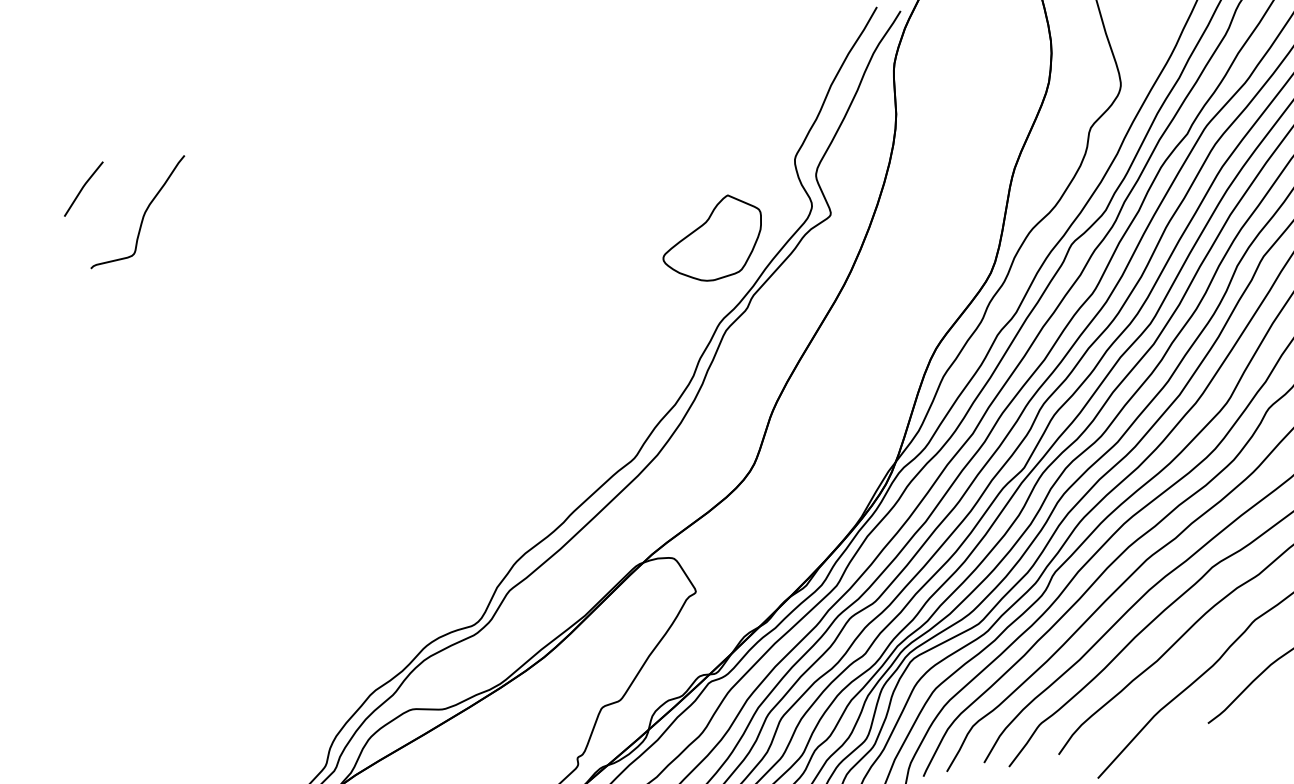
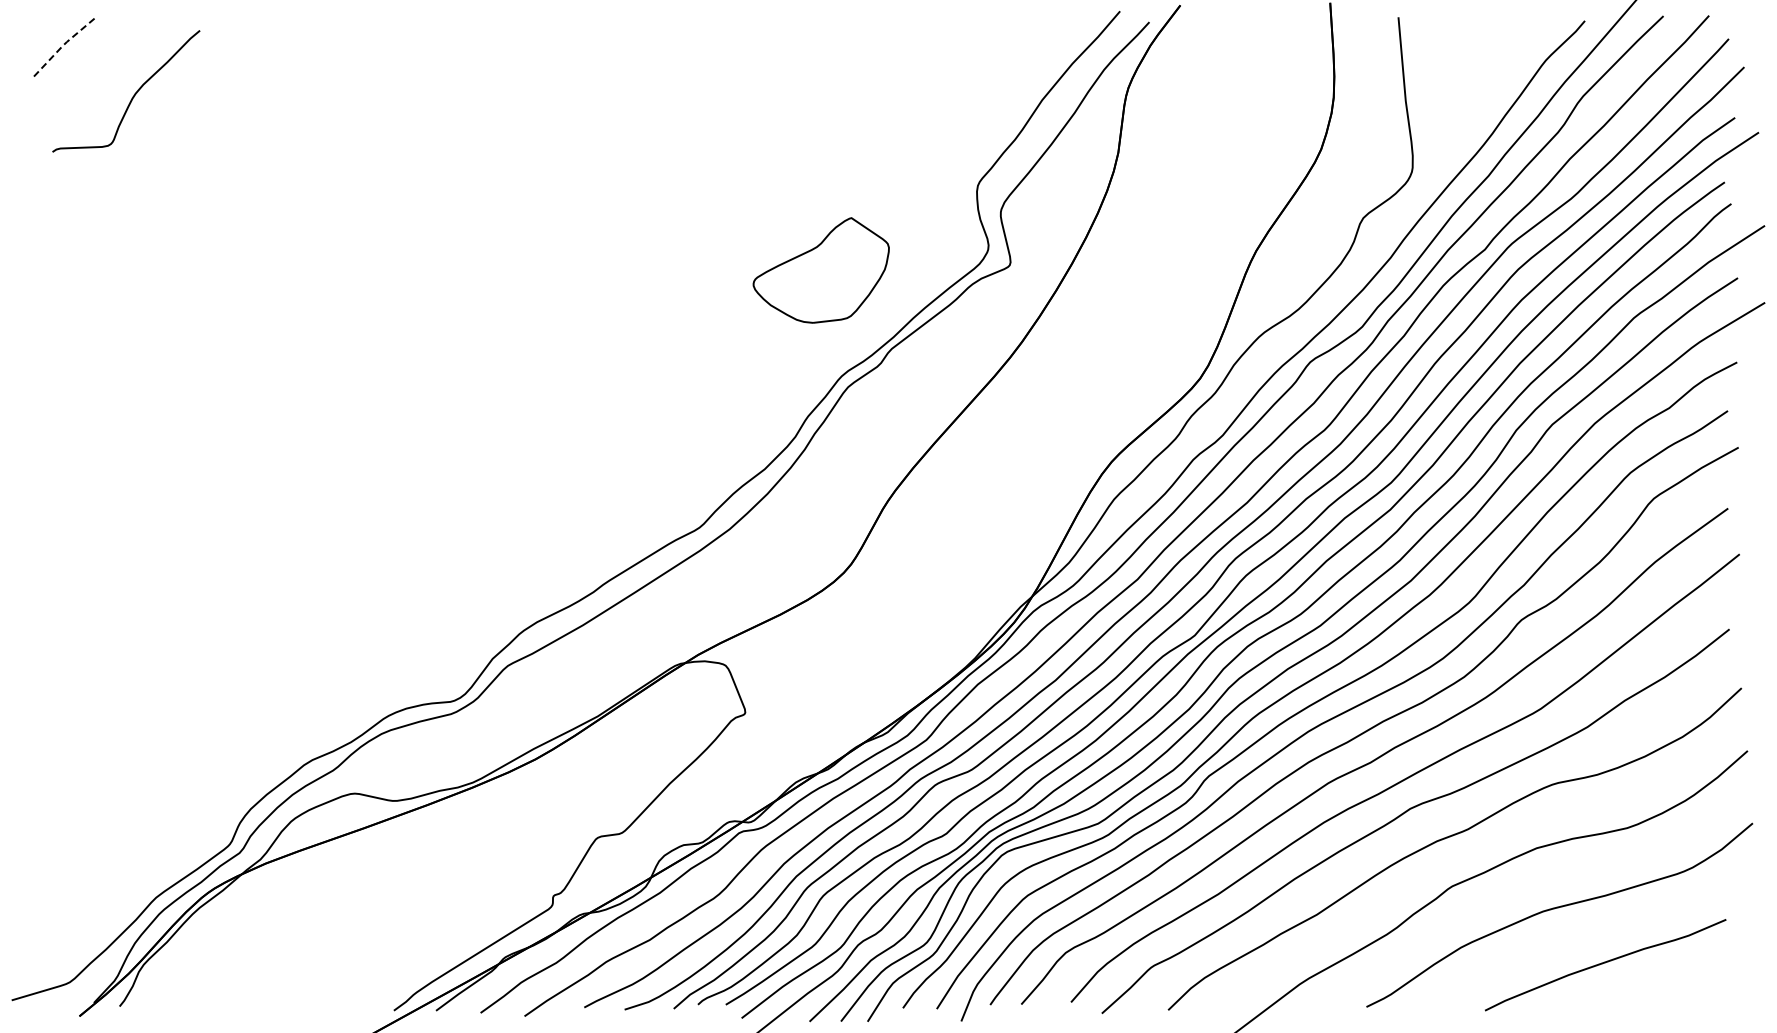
line: (83, 187) -> (62, 46), solid -> dashed
part: (712, 239) -> (820, 270), moved

